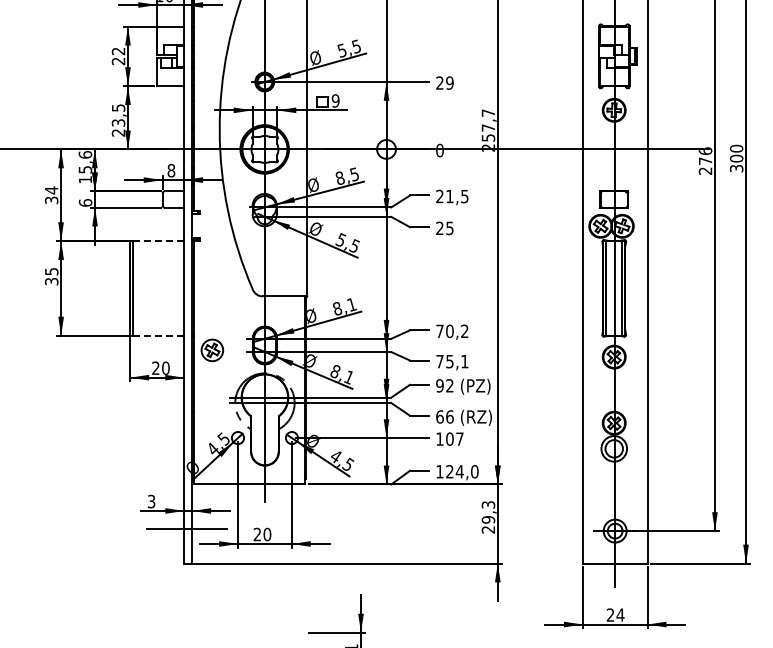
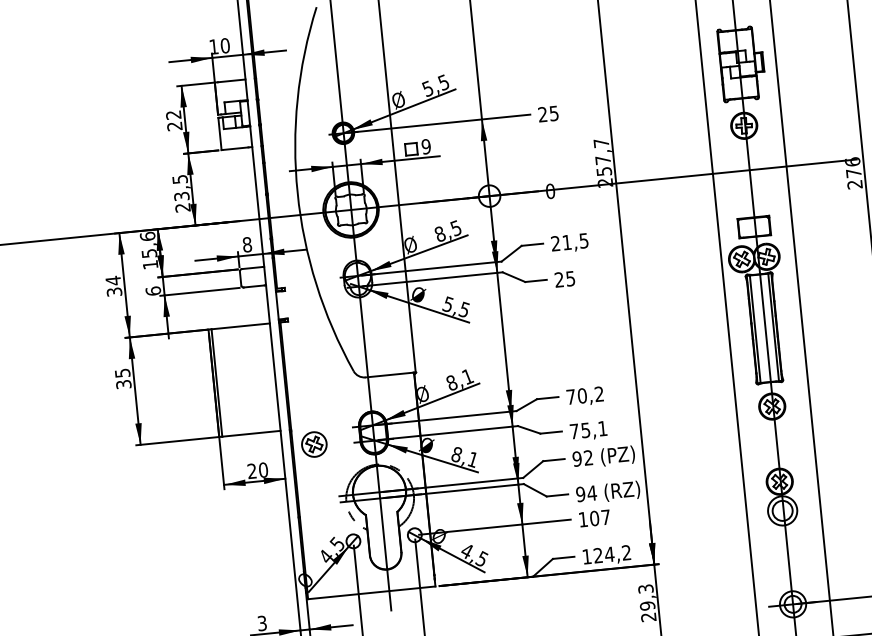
text: (449, 82) -> (553, 112), 29 -> 25
line: (158, 241) -> (240, 326), dashed -> solid
line: (158, 335) -> (251, 433), dashed -> solid
text: (444, 416) -> (585, 493), 66 -> 94
text: (474, 471) -> (626, 552), 124,0 -> 124,2

